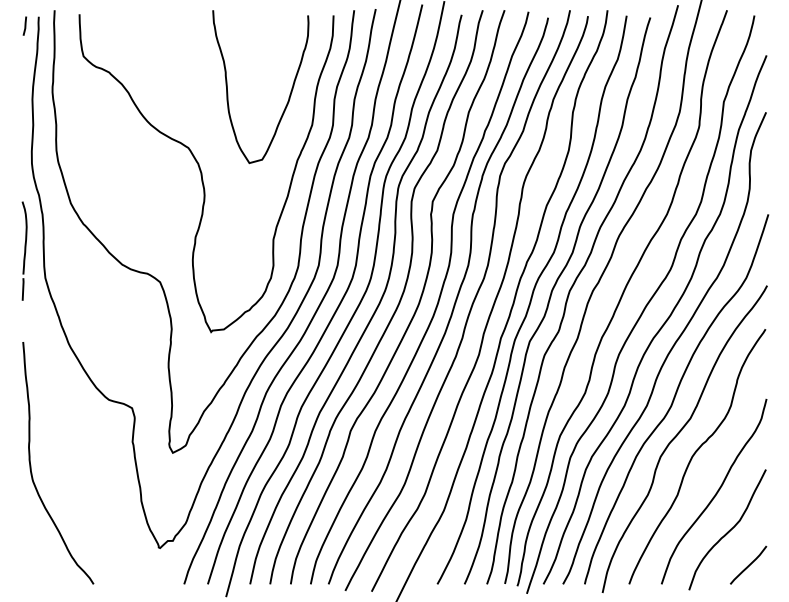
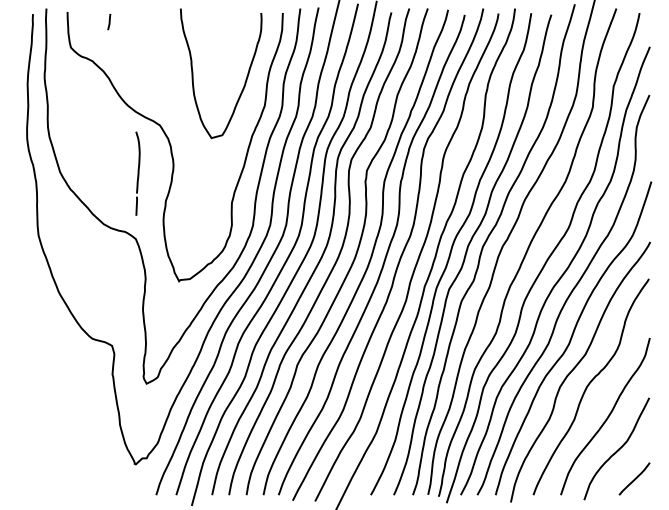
line: (25, 26) -> (109, 22), moved
part: (24, 250) -> (137, 173), moved
curve: (32, 469) -> (27, 397), removed

